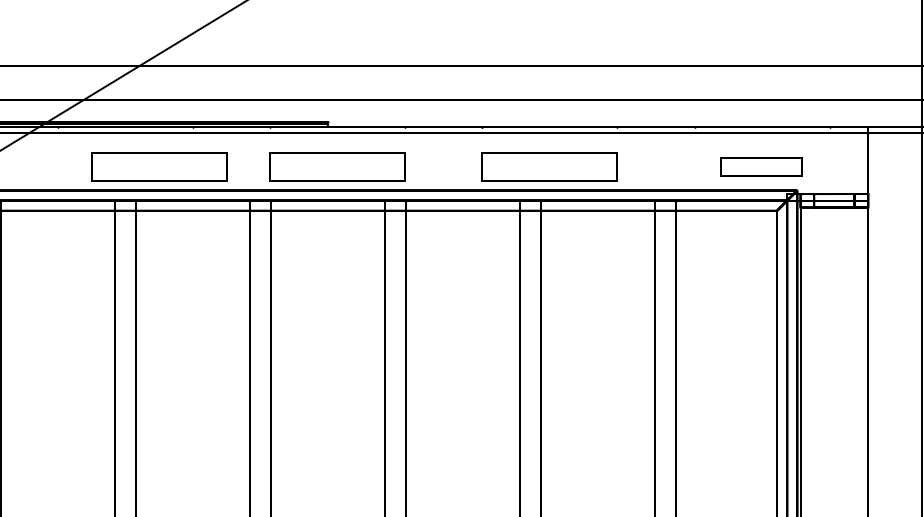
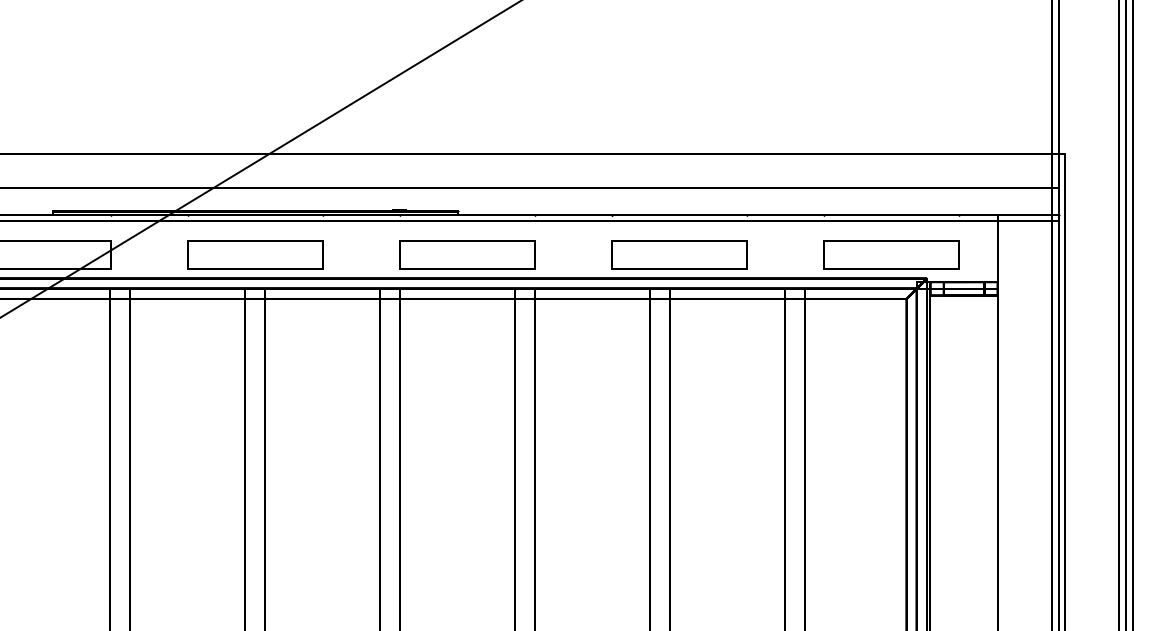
part: (159, 166) -> (255, 254), moved
part: (761, 166) -> (891, 254), size x1.67

